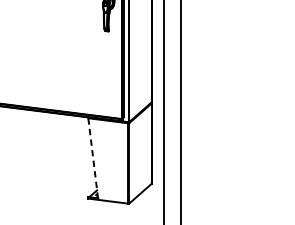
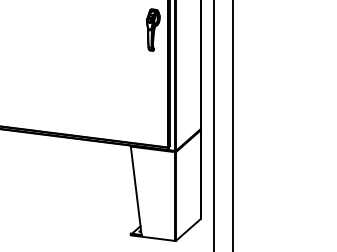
line: (93, 158) -> (136, 190), dashed -> solid

